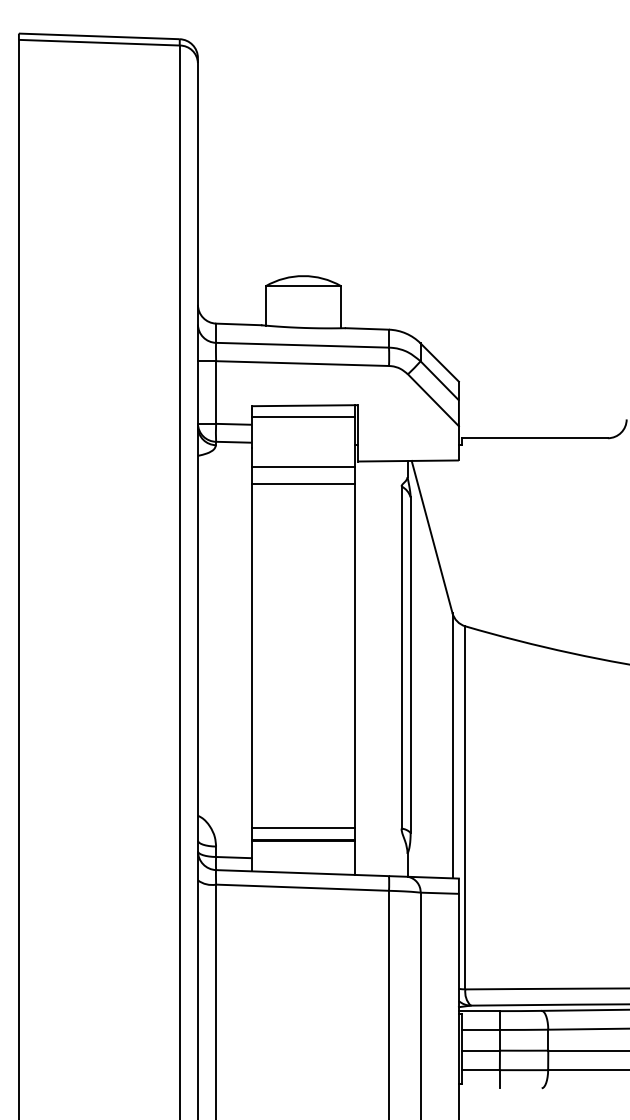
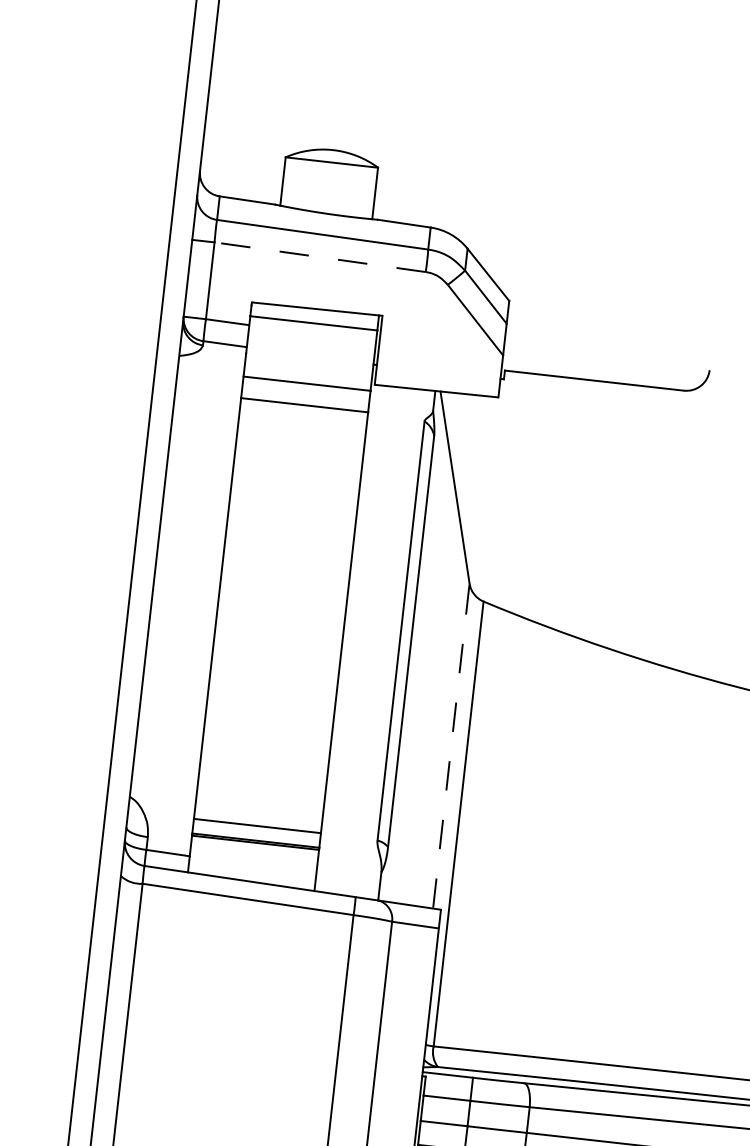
line: (302, 363) -> (320, 257), solid -> dashed
line: (452, 744) -> (451, 744), solid -> dashed

